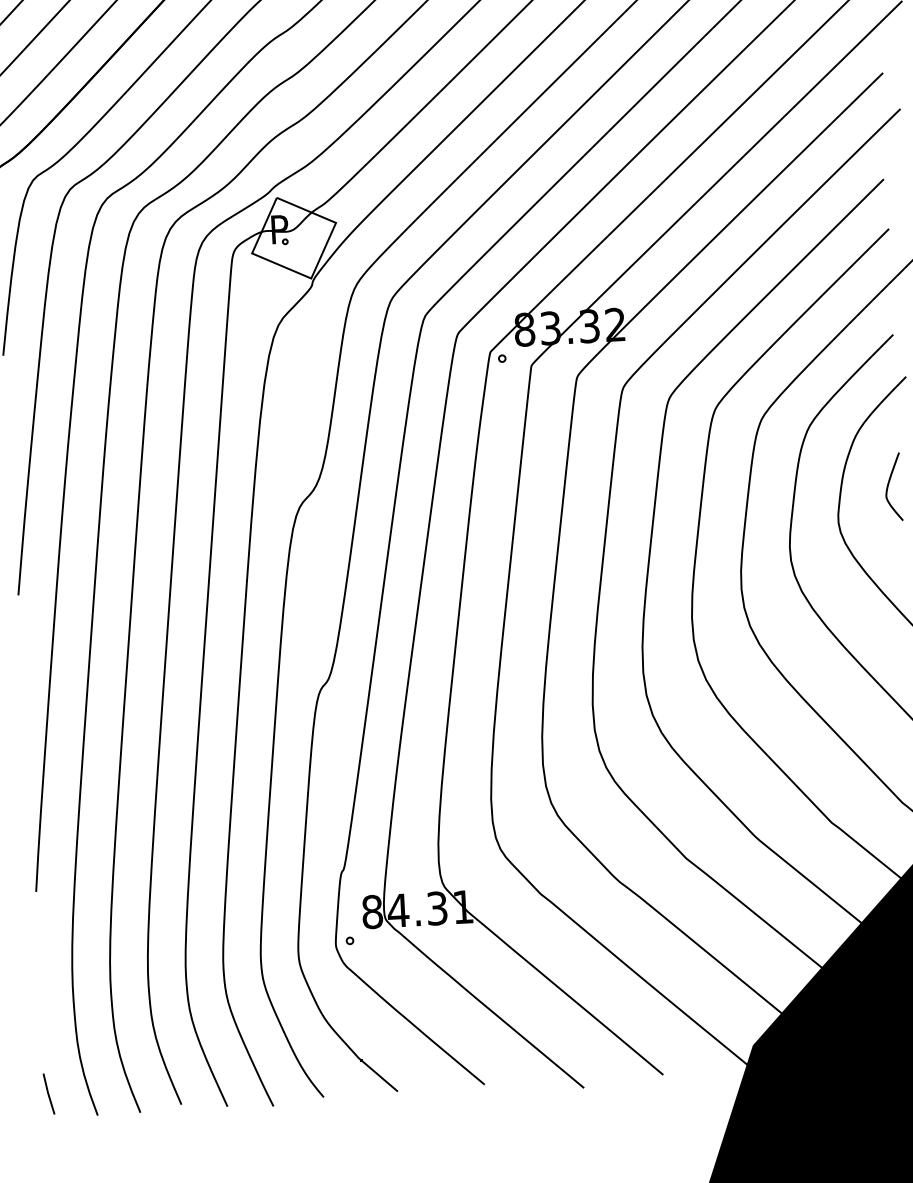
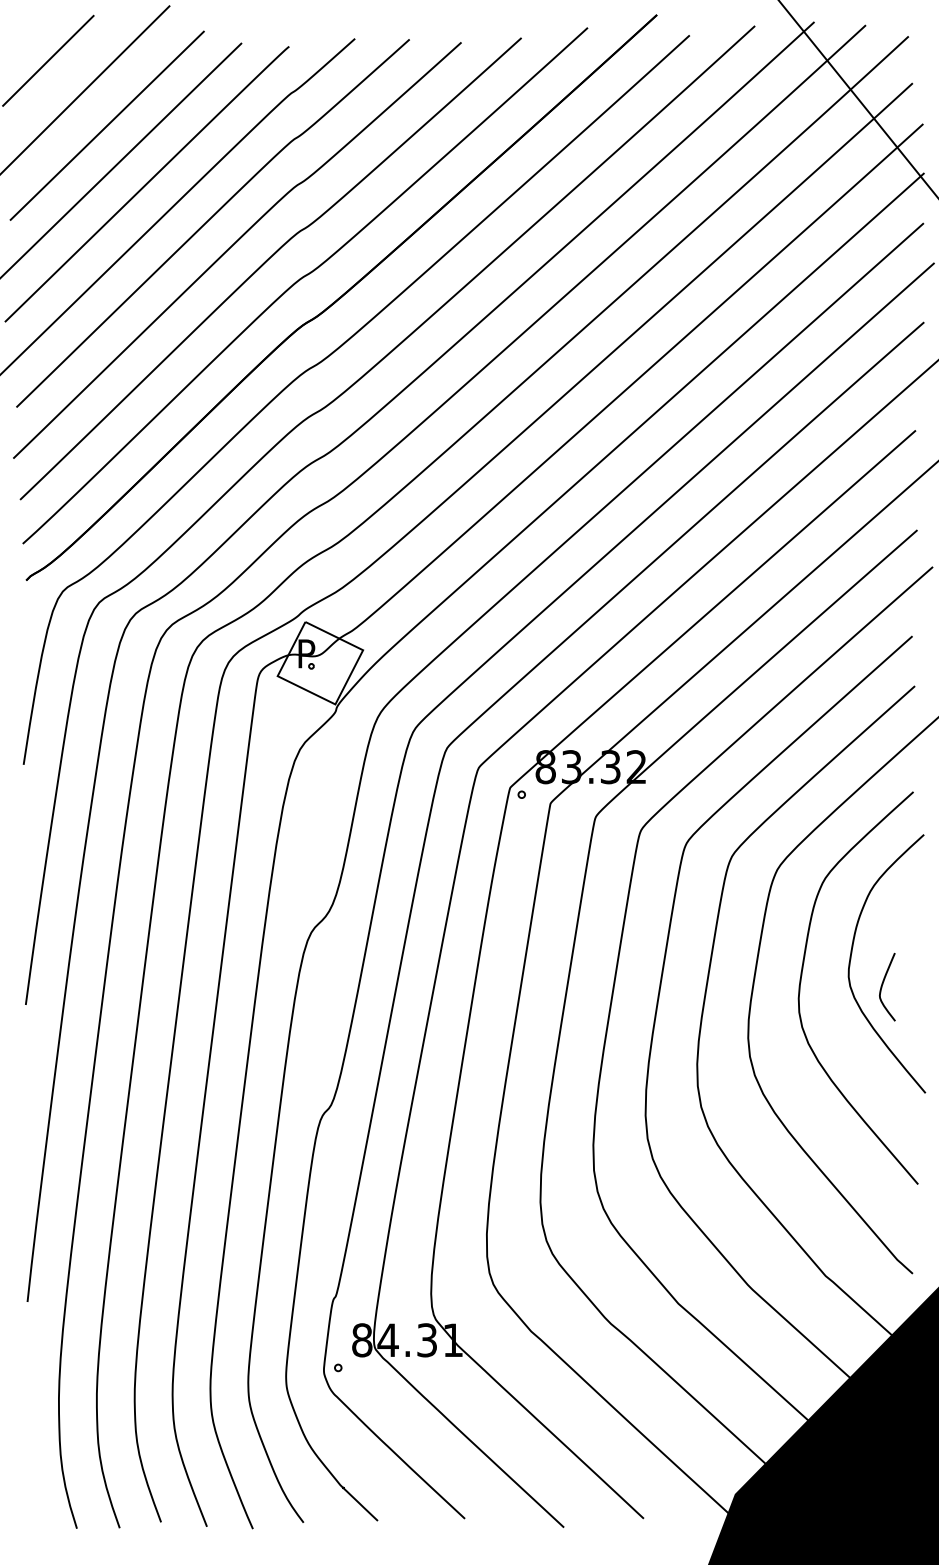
curve: (889, 484) -> (883, 984), moved
line: (49, 1093) -> (29, 1504), removed

